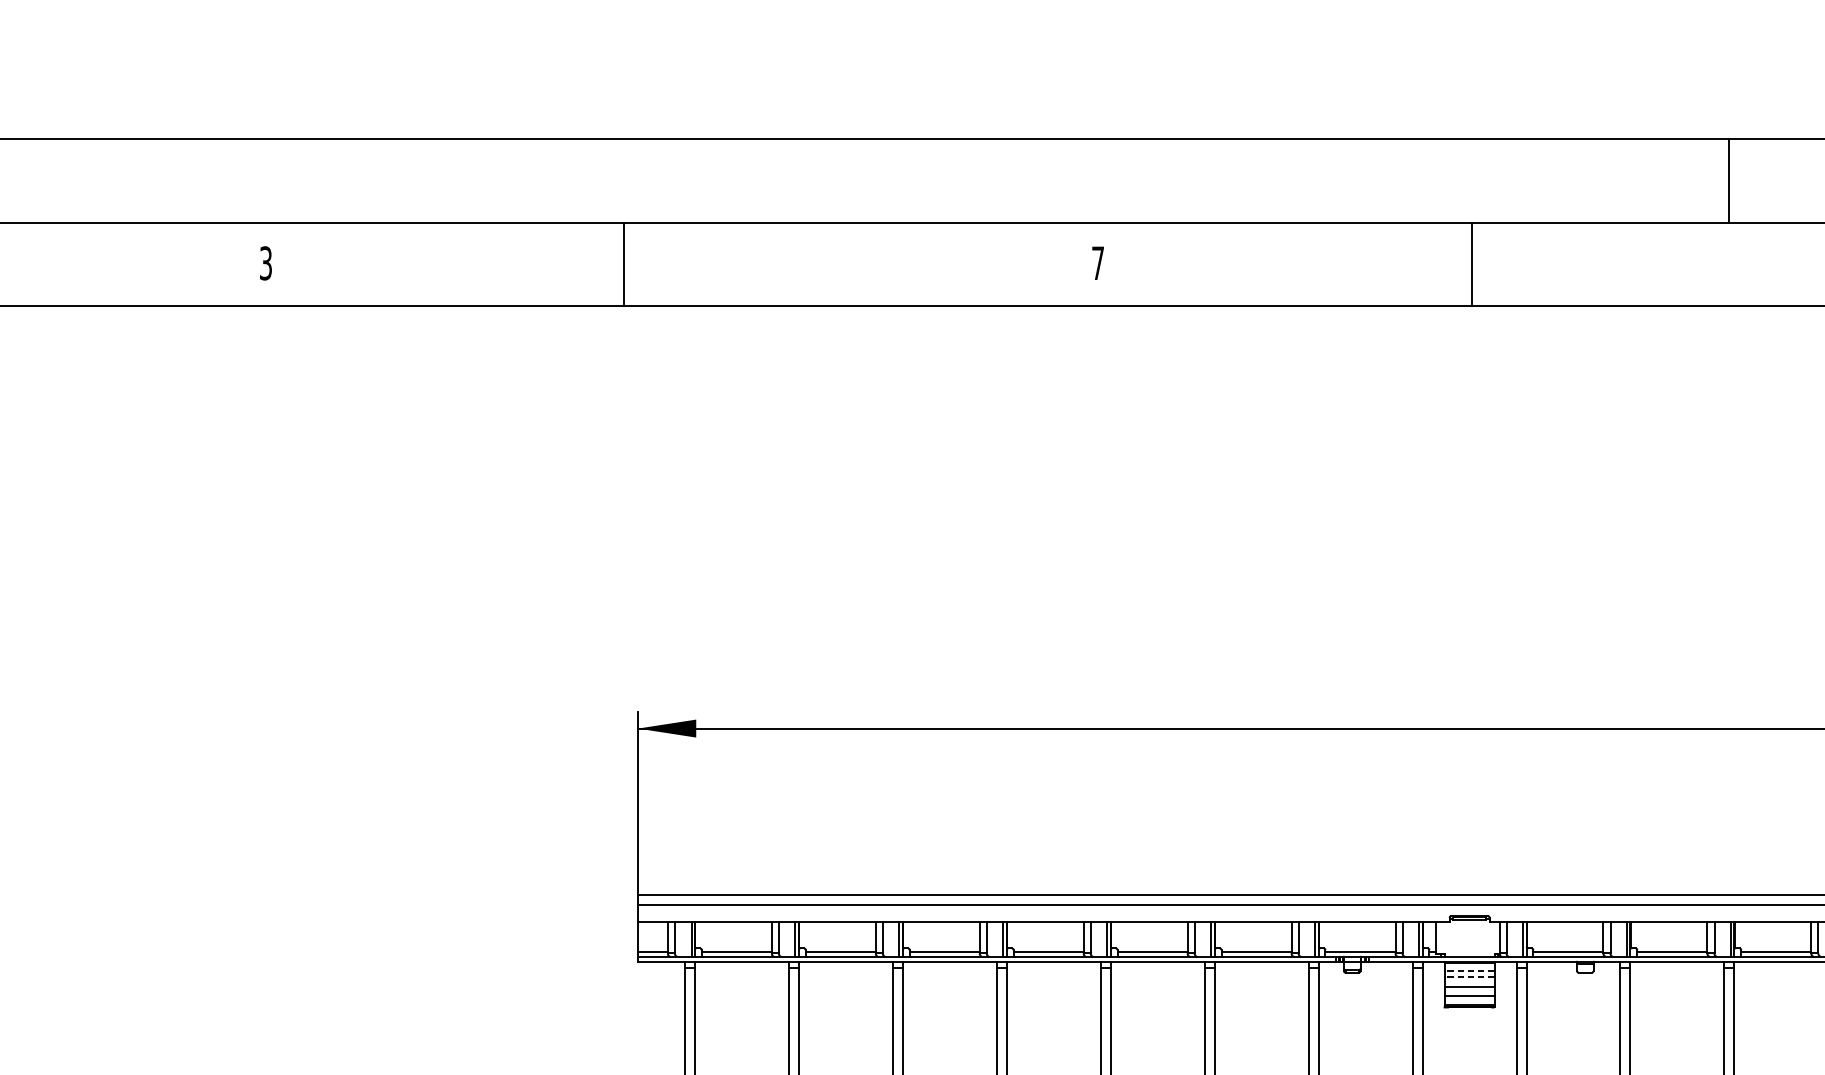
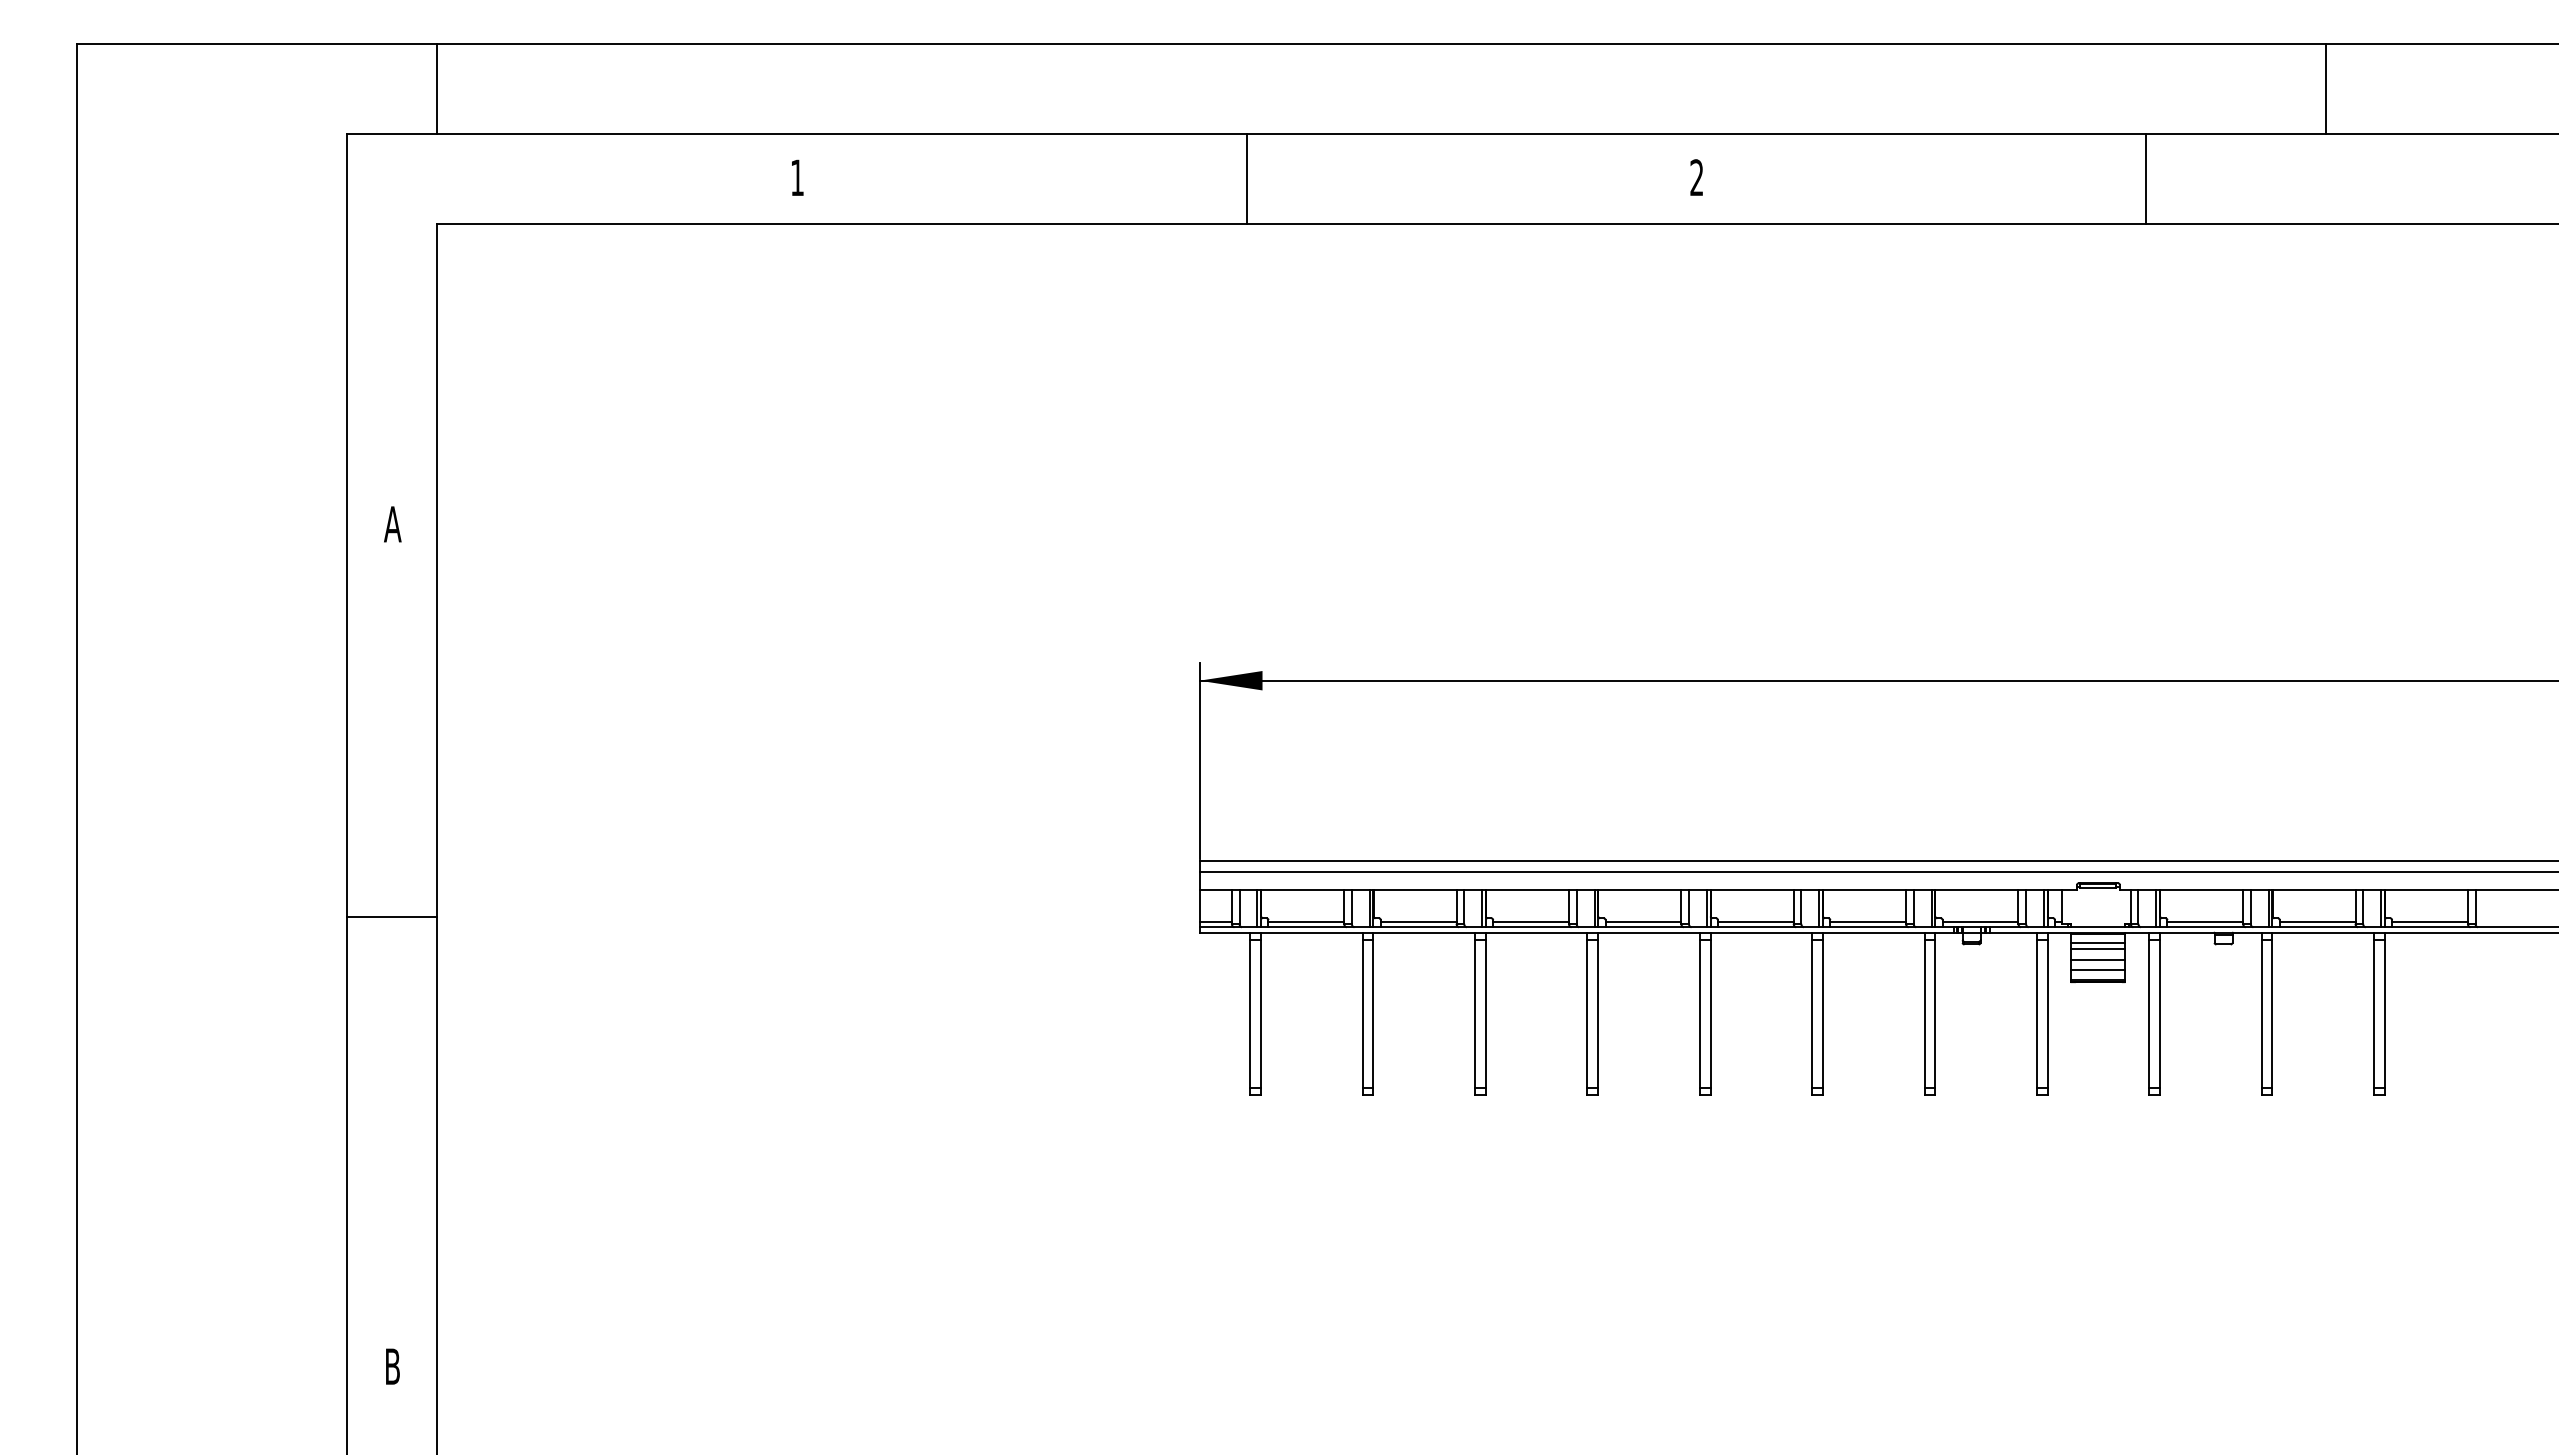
line: (1729, 180) -> (2326, 88), moved
text: (266, 263) -> (797, 177), 3 -> 1
line: (624, 263) -> (1246, 178), moved
text: (1097, 263) -> (1696, 177), 7 -> 2
line: (1472, 263) -> (2146, 178), moved
line: (1469, 970) -> (2098, 942), dashed -> solid
line: (1469, 976) -> (2098, 948), dashed -> solid

